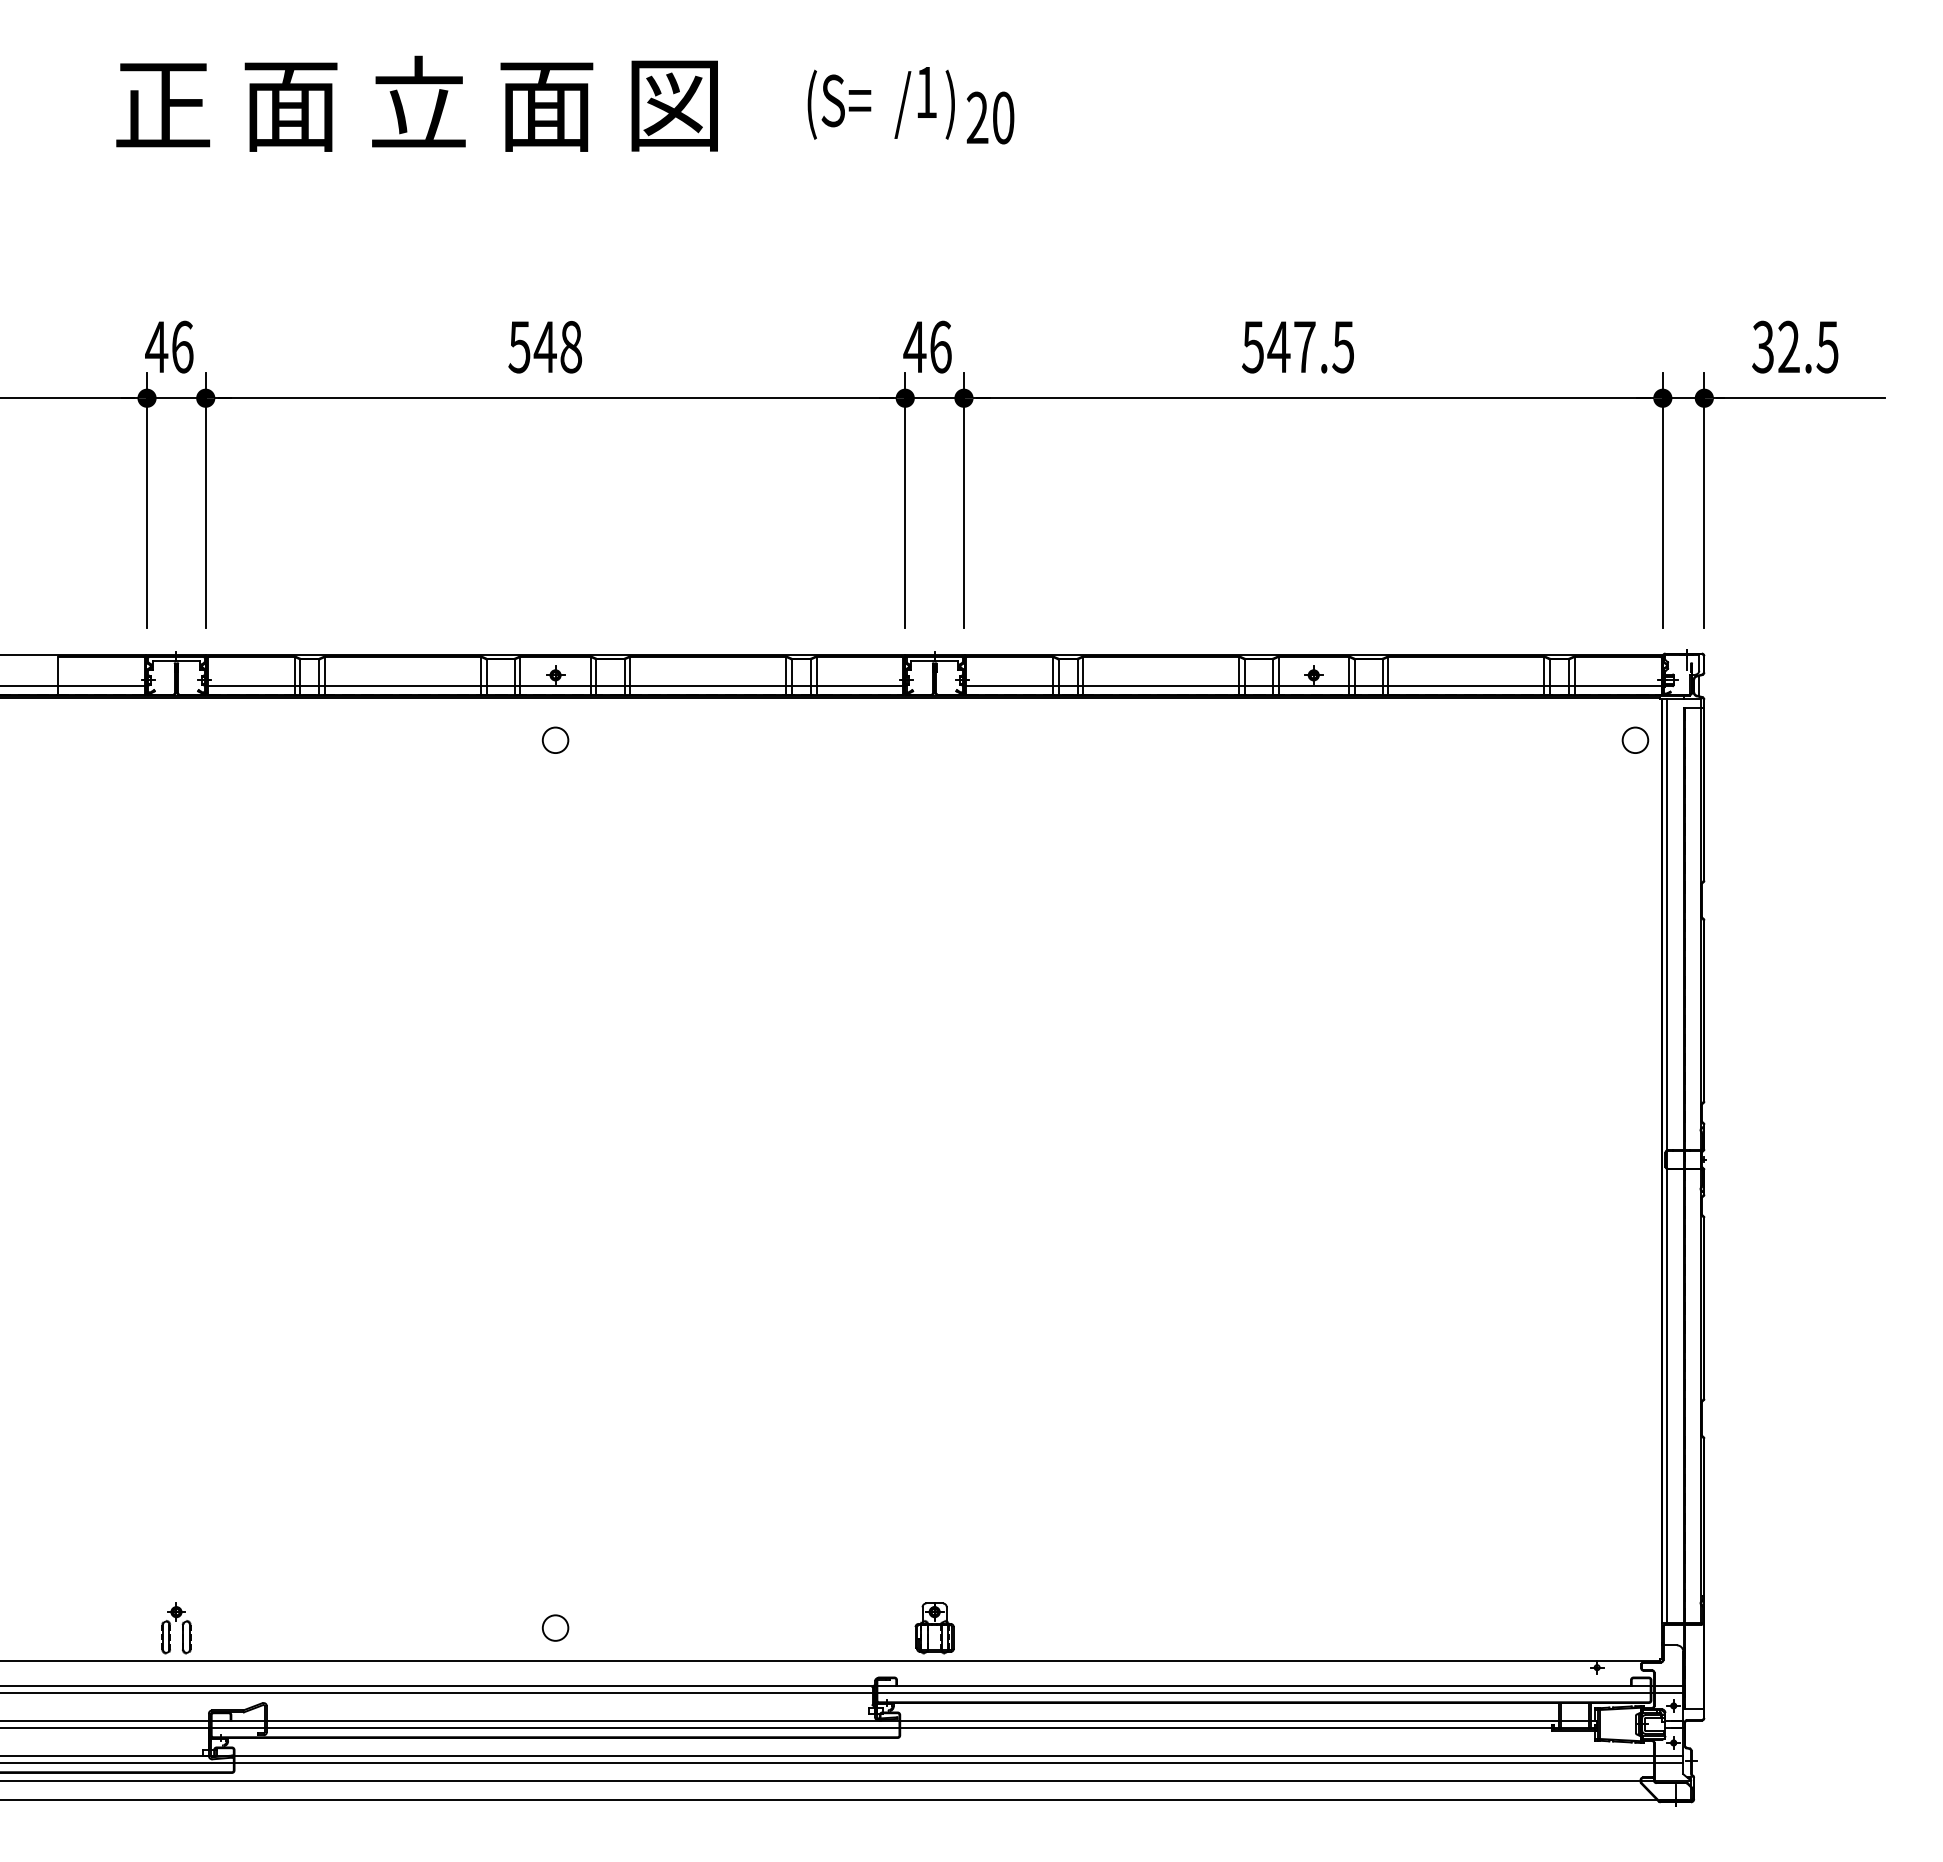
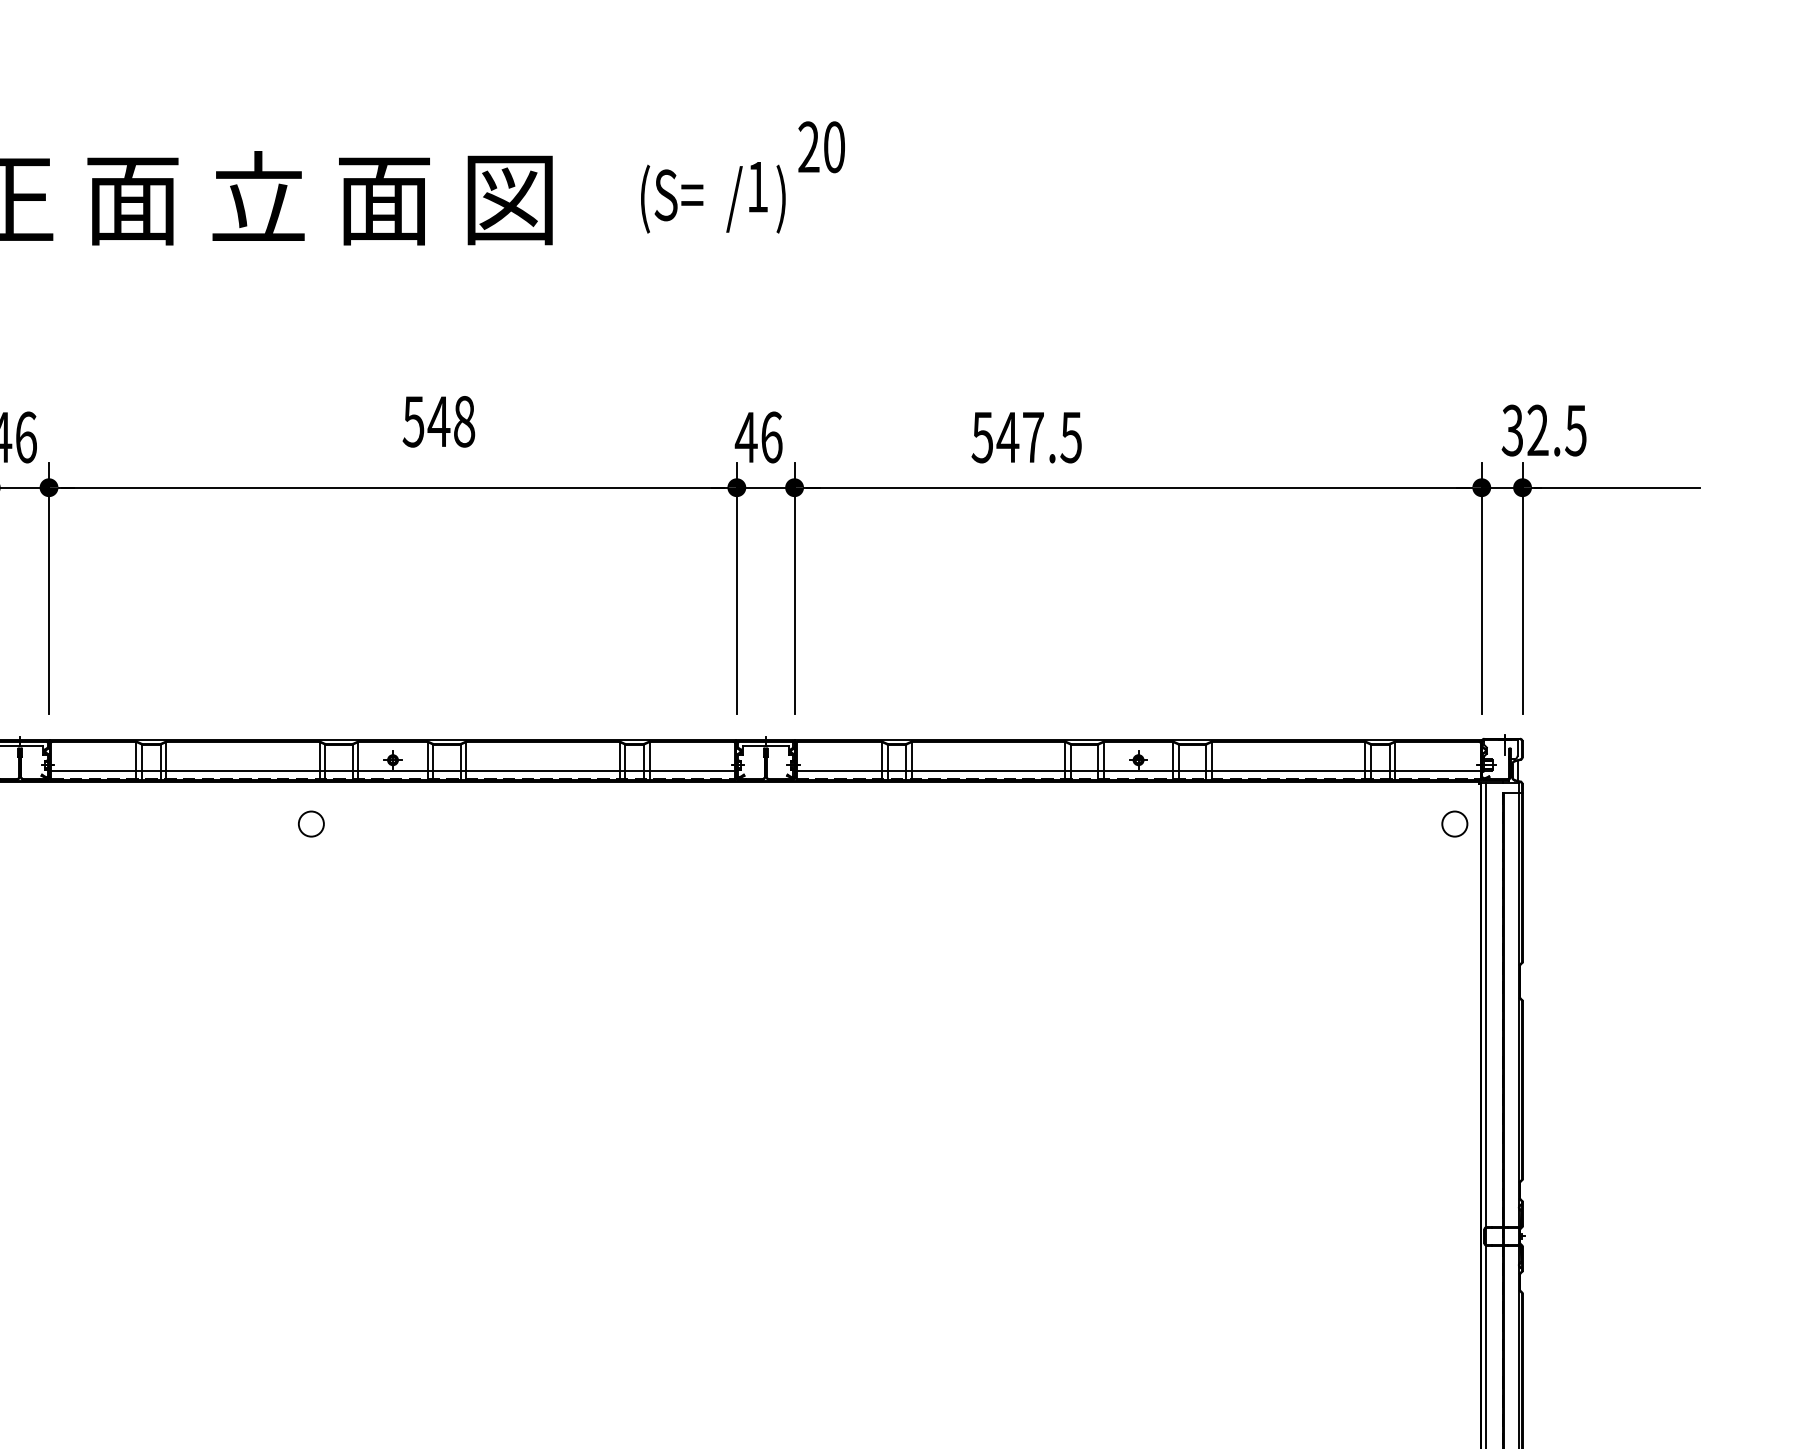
text: (990, 117) -> (821, 146), moved
text: (1795, 346) -> (1544, 429), moved
text: (545, 347) -> (439, 422), moved
text: (1297, 347) -> (1026, 437), moved
circle: (555, 739) -> (311, 823), moved

